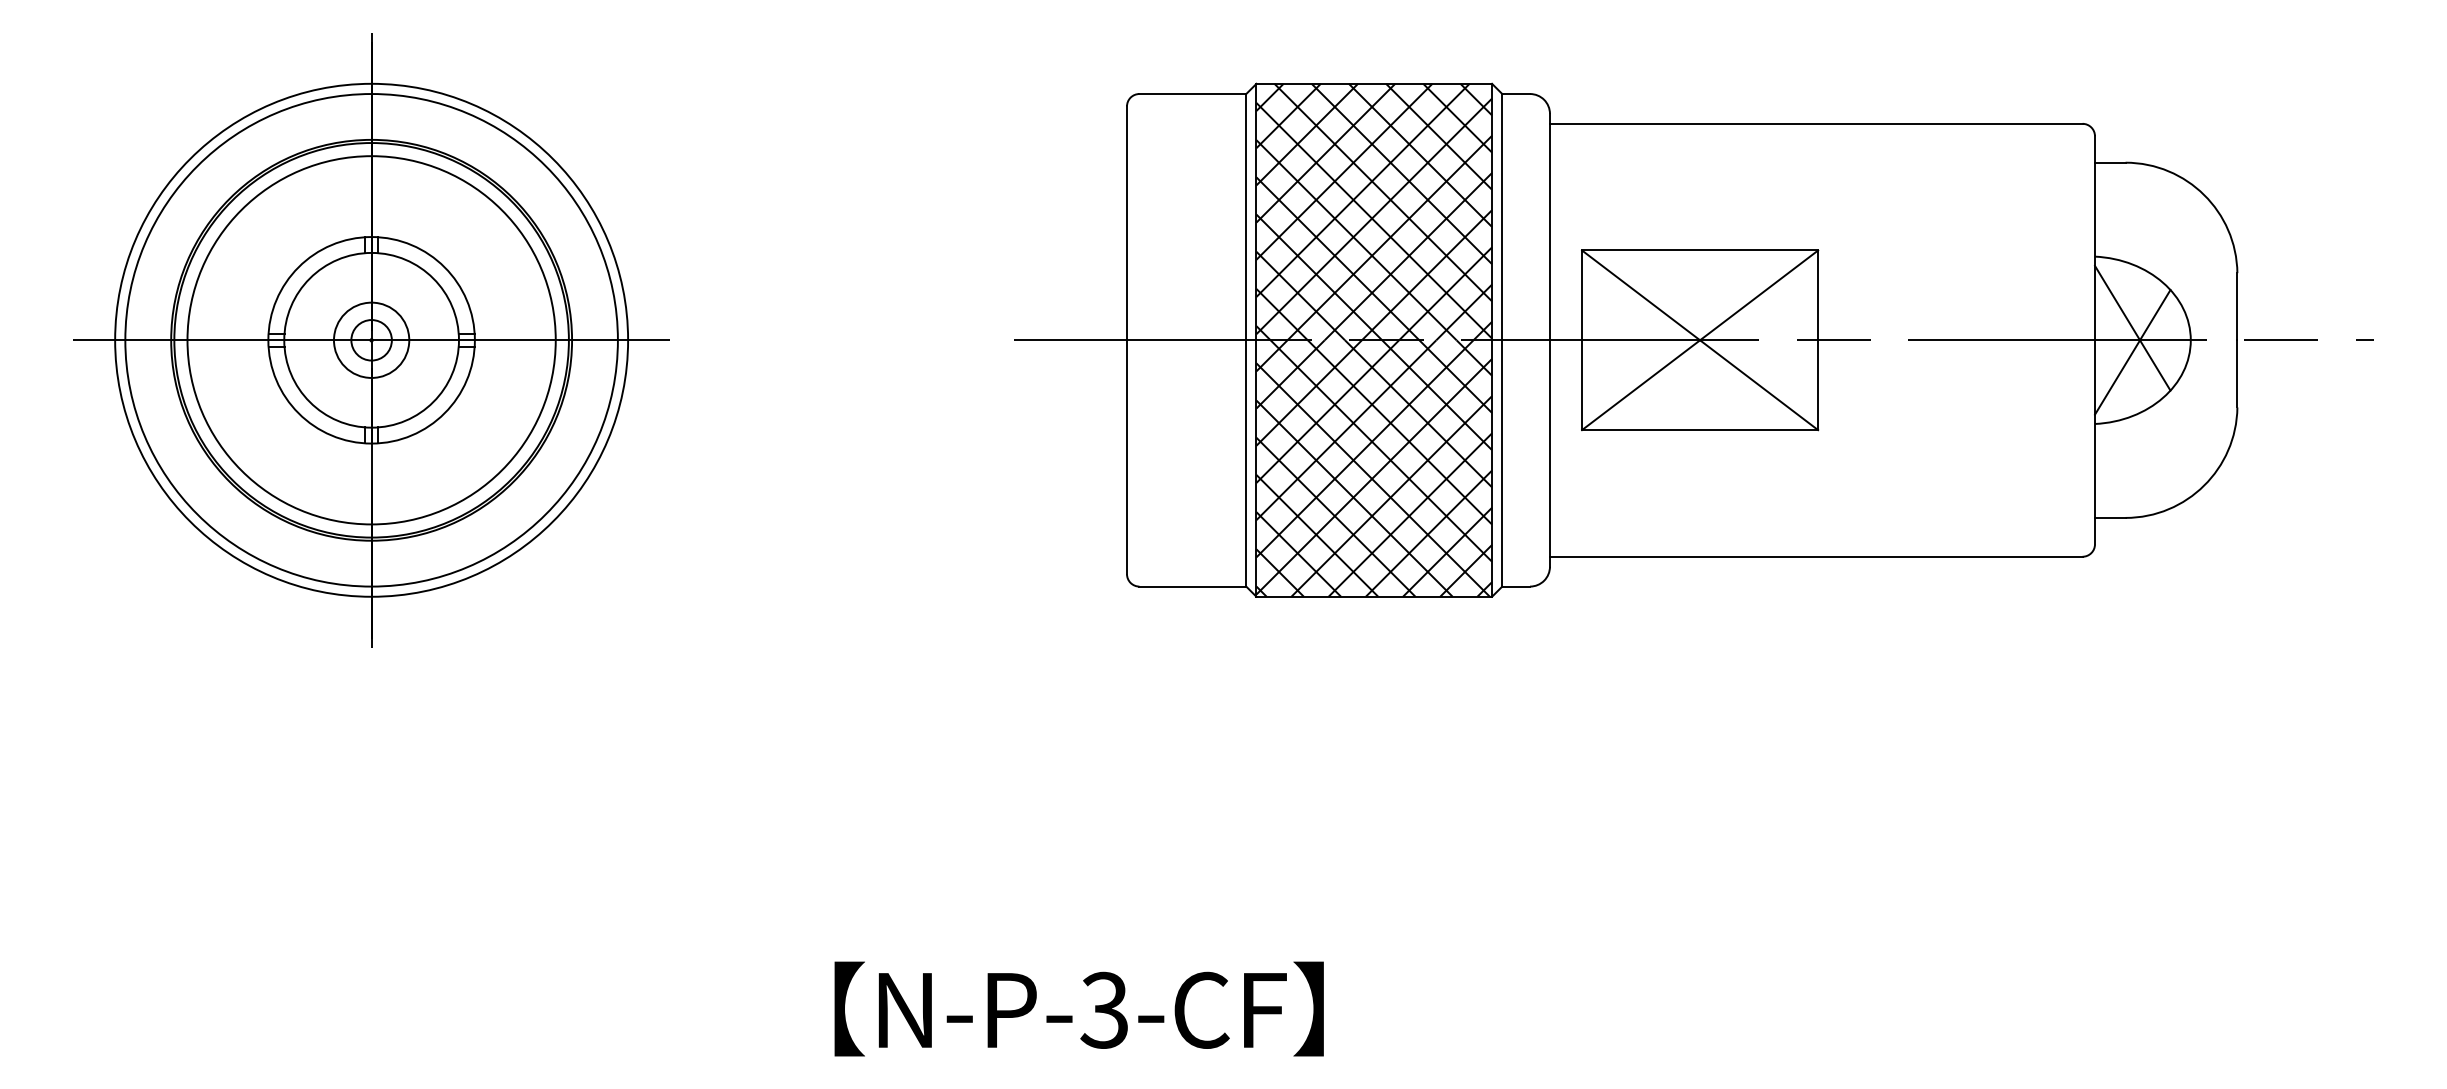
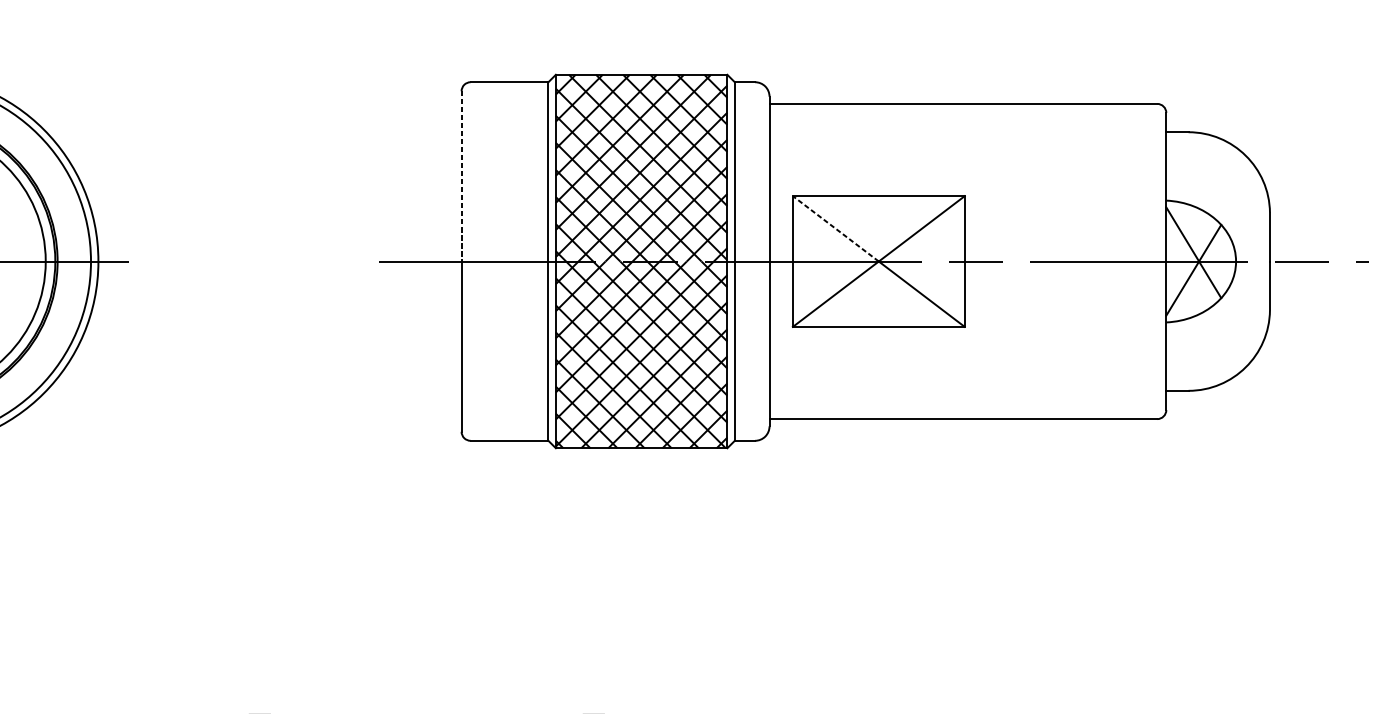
line: (1127, 223) -> (461, 176), solid -> dashed
line: (1640, 295) -> (835, 228), solid -> dashed

